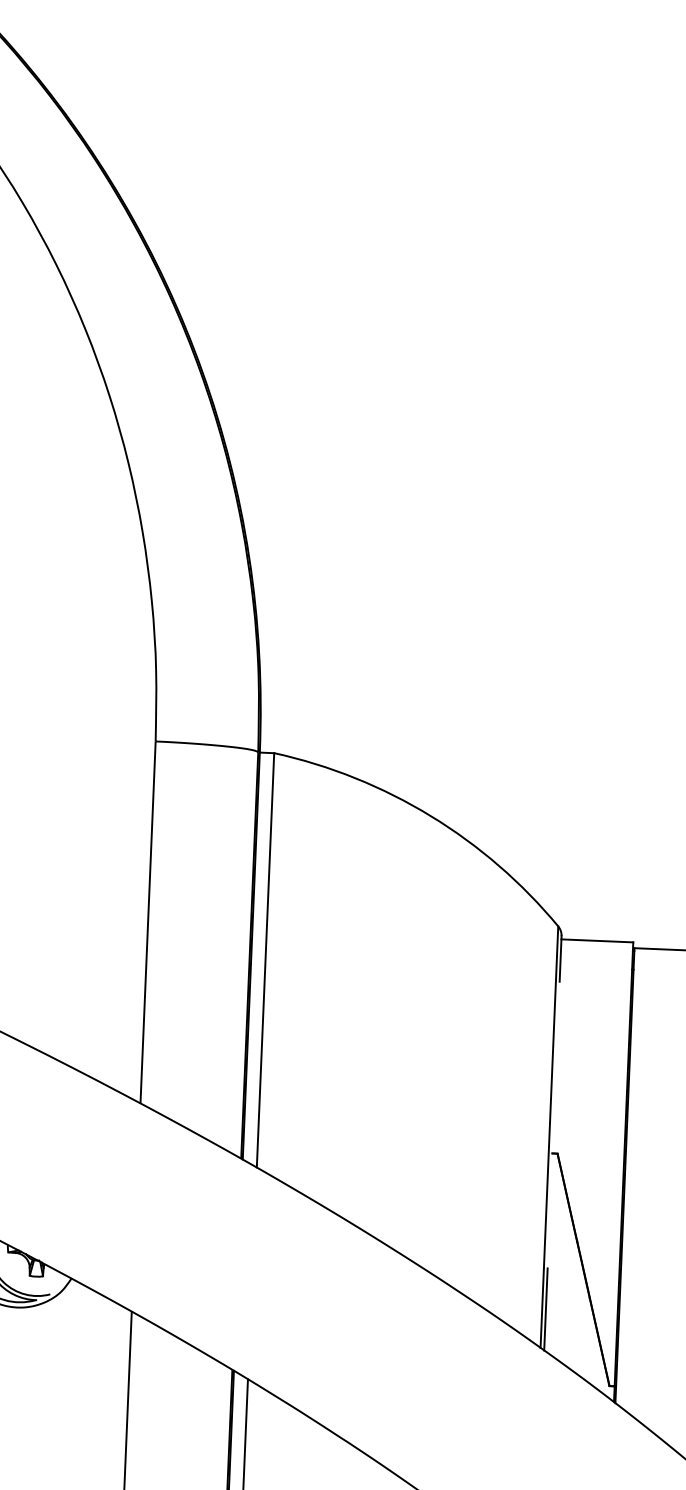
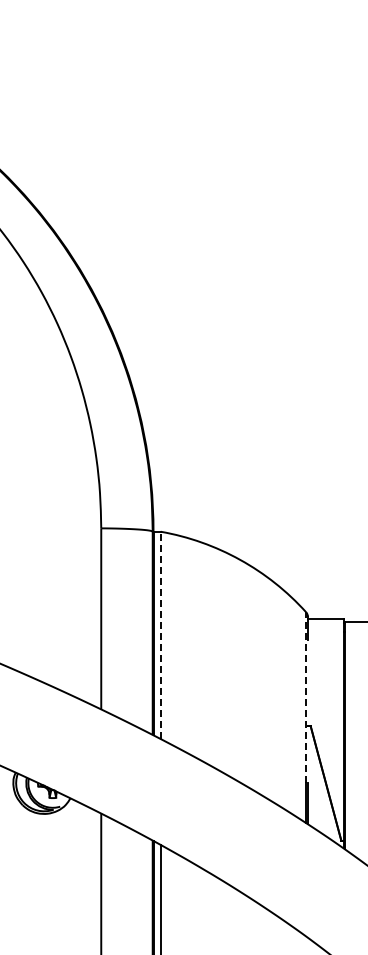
line: (265, 960) -> (160, 635), solid -> dashed
line: (551, 1096) -> (306, 697), solid -> dashed

